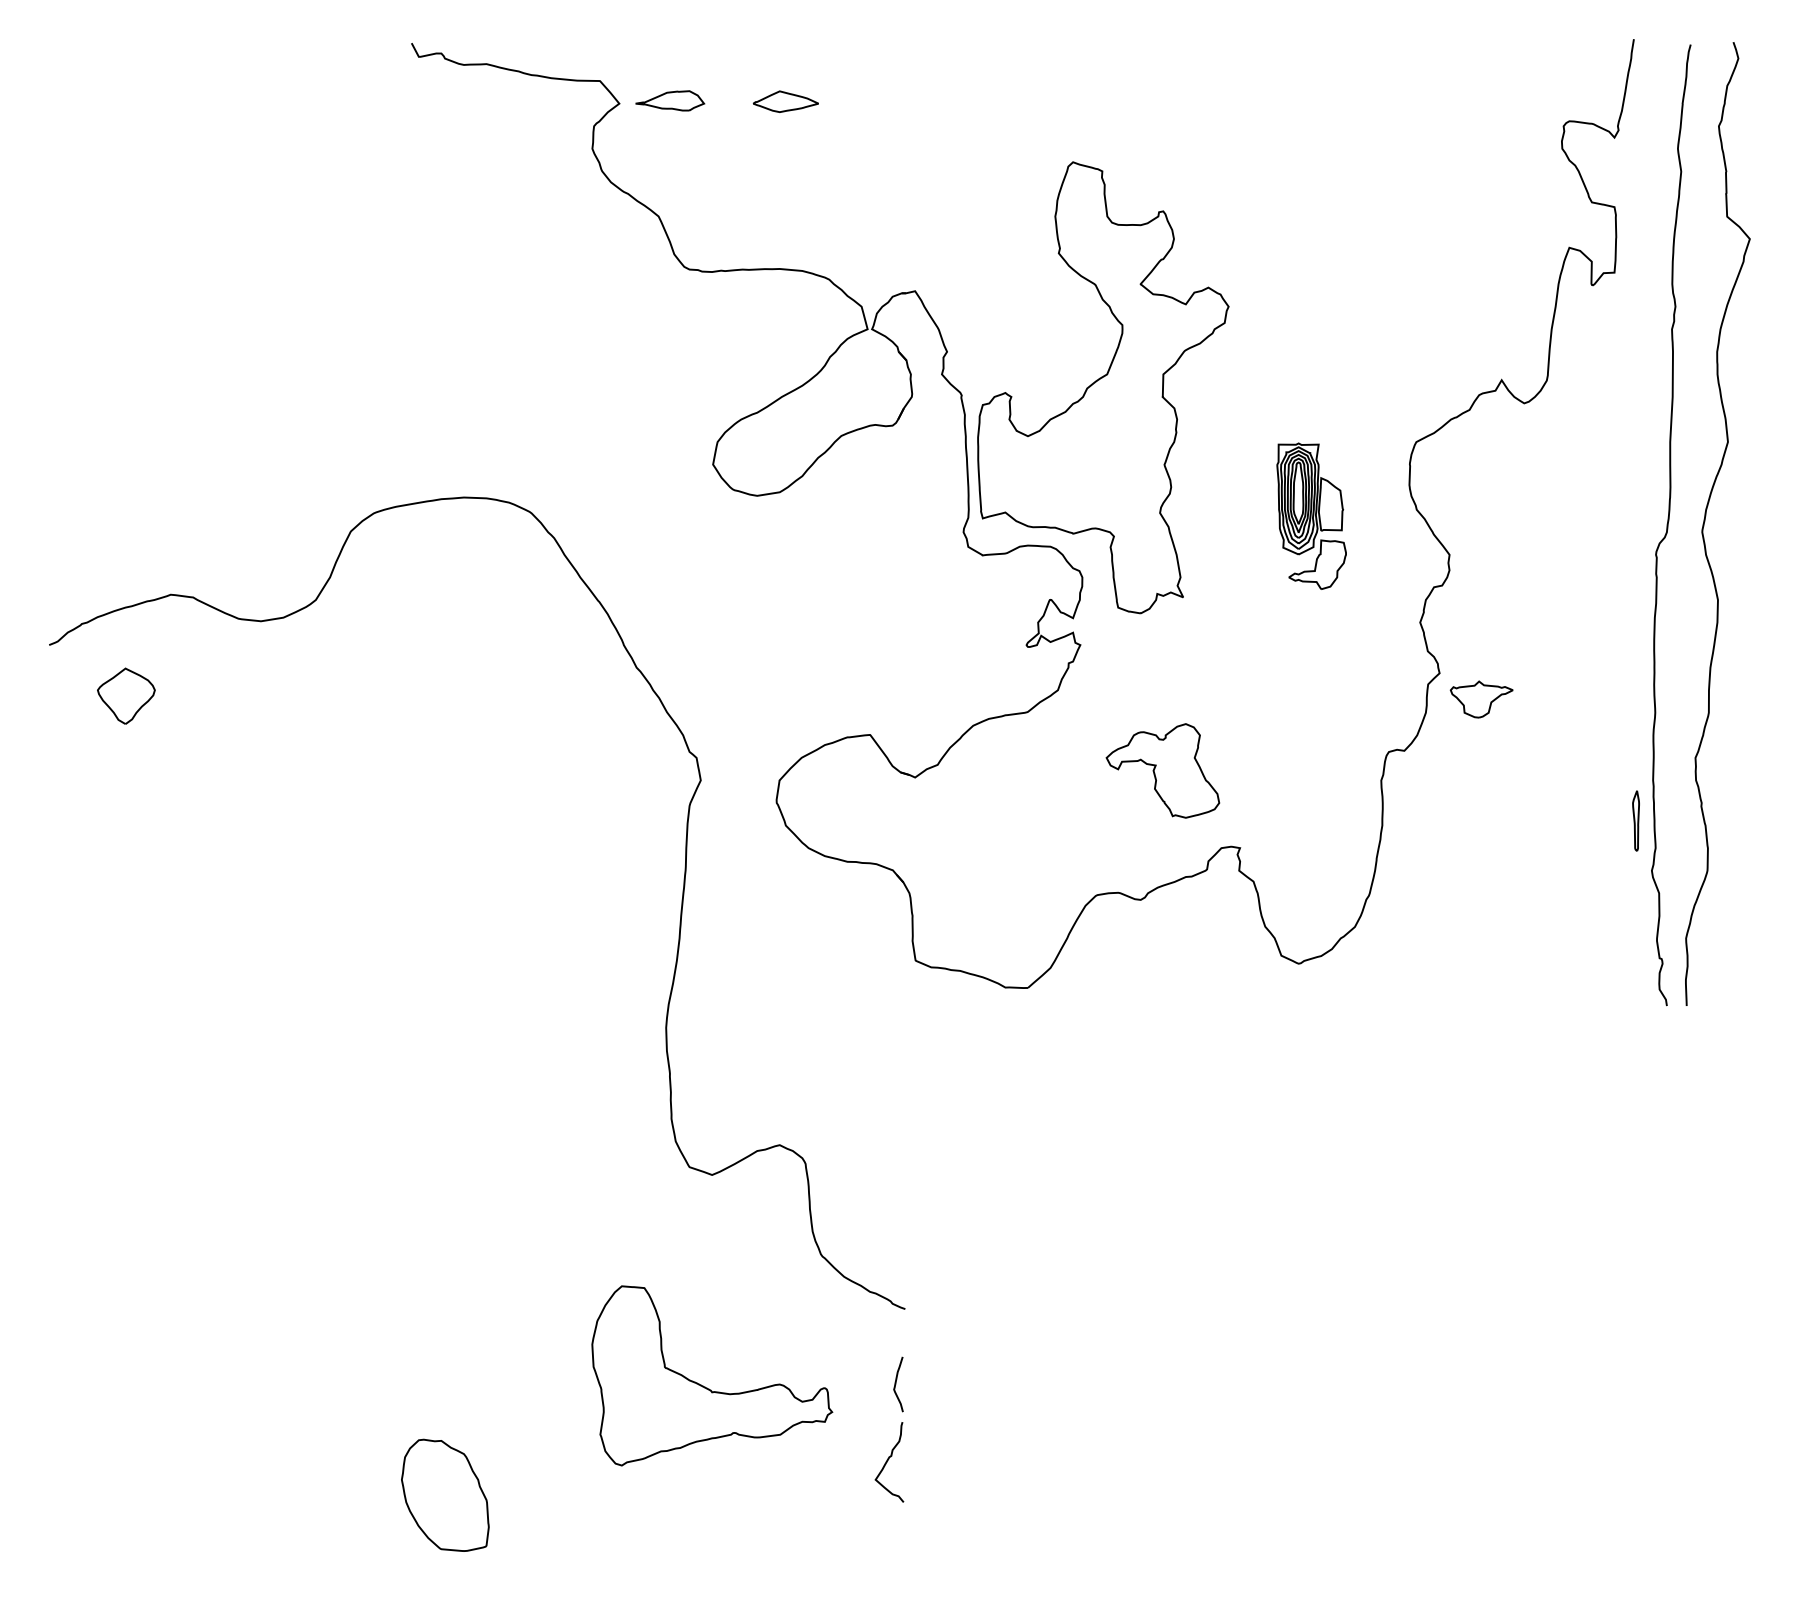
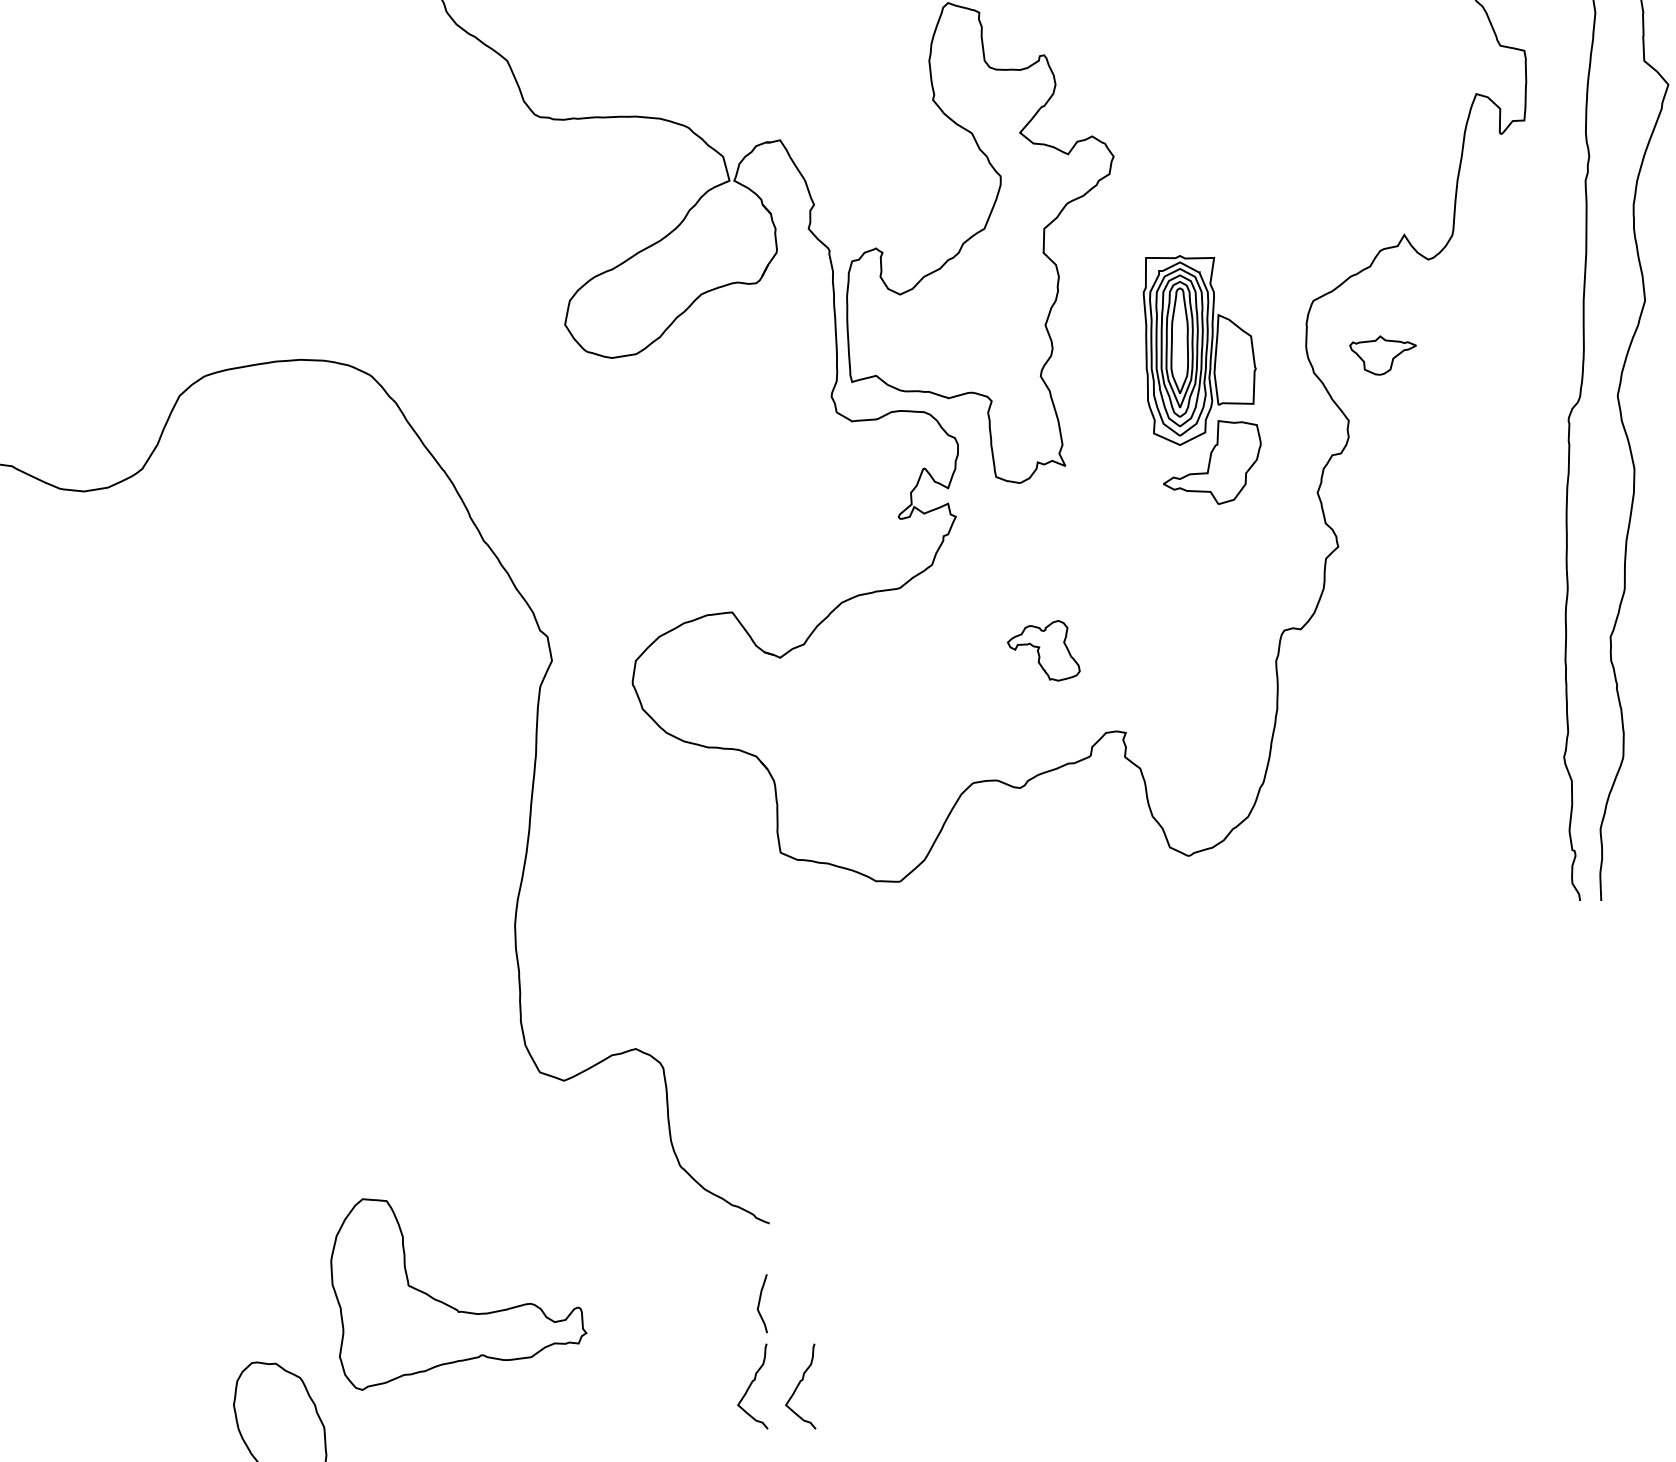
part: (1311, 515) -> (1201, 378), size x1.6
part: (1481, 699) -> (1382, 355), moved
part: (1162, 770) -> (1043, 650), size x0.6
part: (1635, 820) -> (1546, 703), removed
part: (707, 1387) -> (453, 1306), moved
curve: (932, 1462) -> (798, 1386), added

